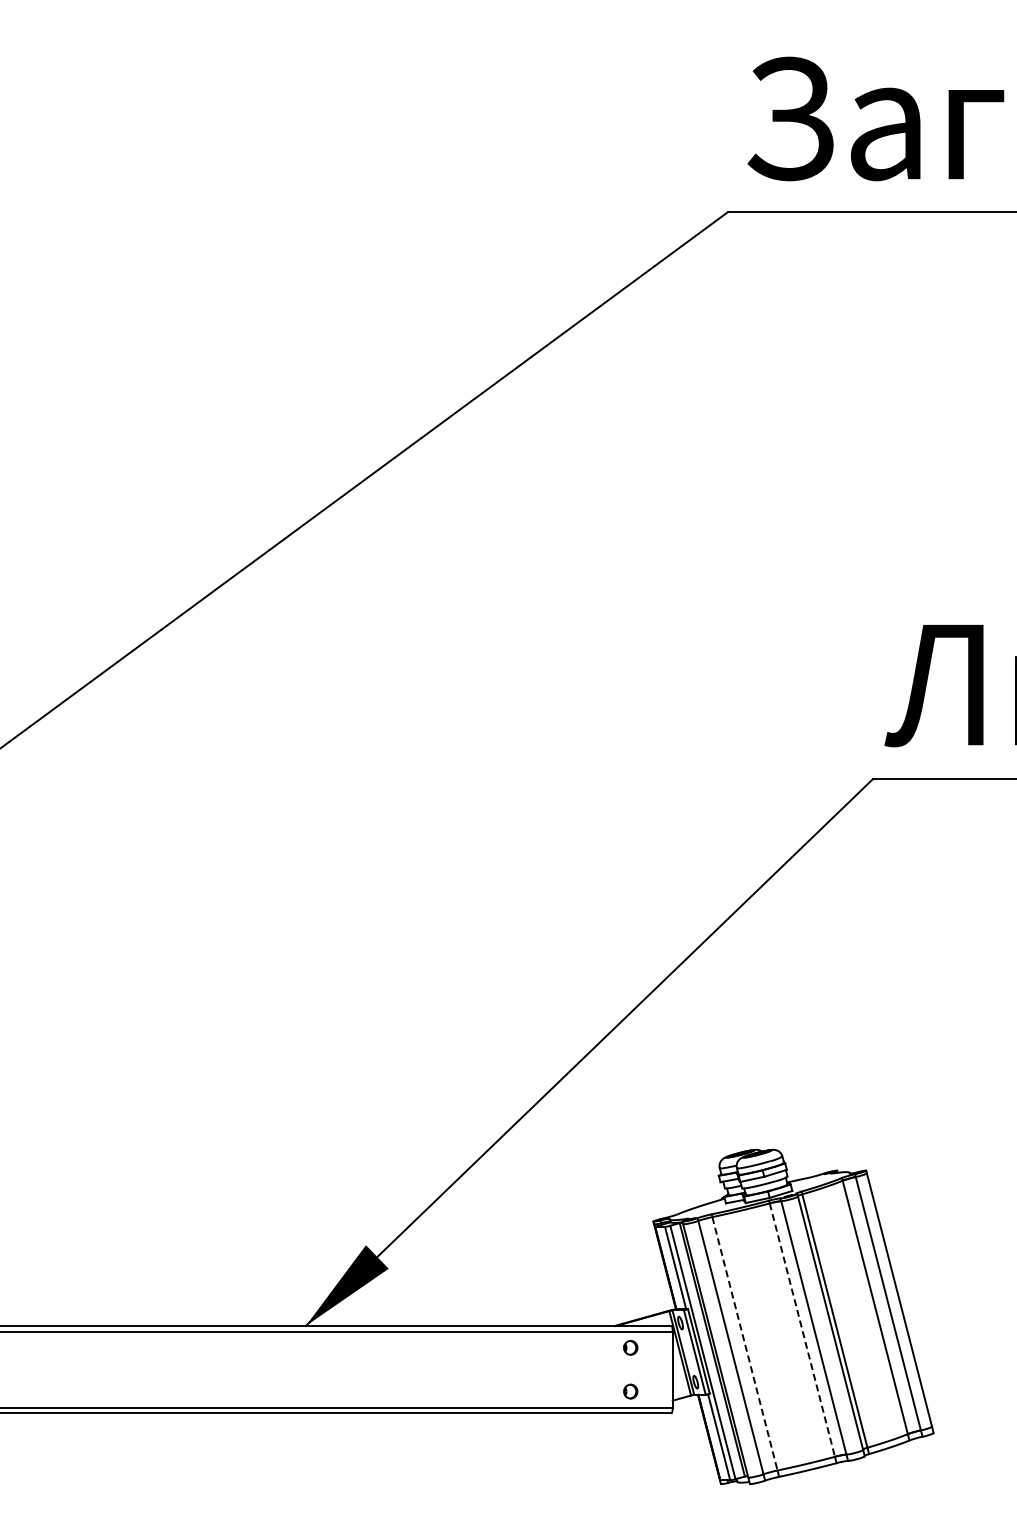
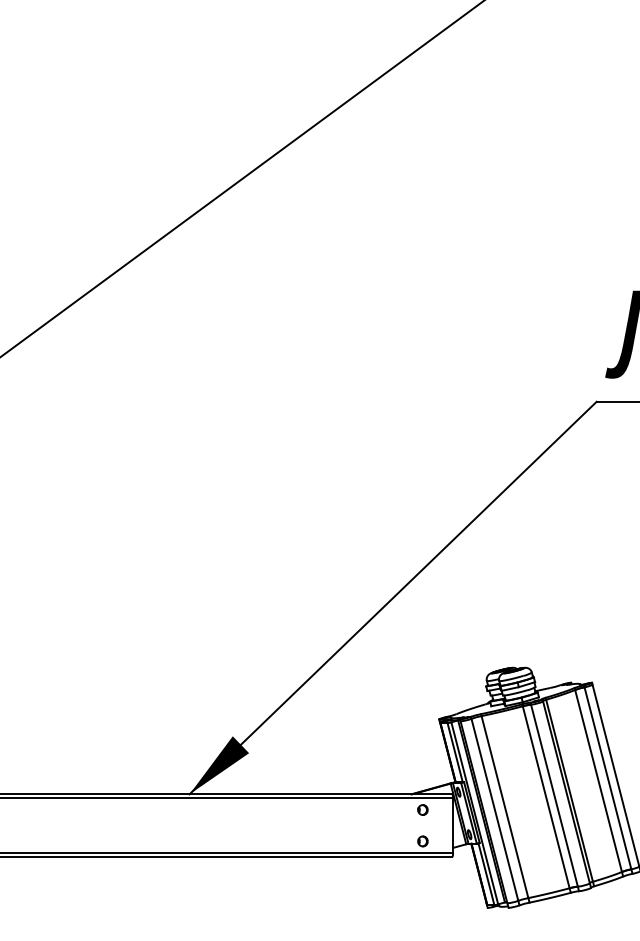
line: (802, 1330) -> (546, 797), dashed -> solid
line: (744, 1343) -> (504, 806), dashed -> solid

